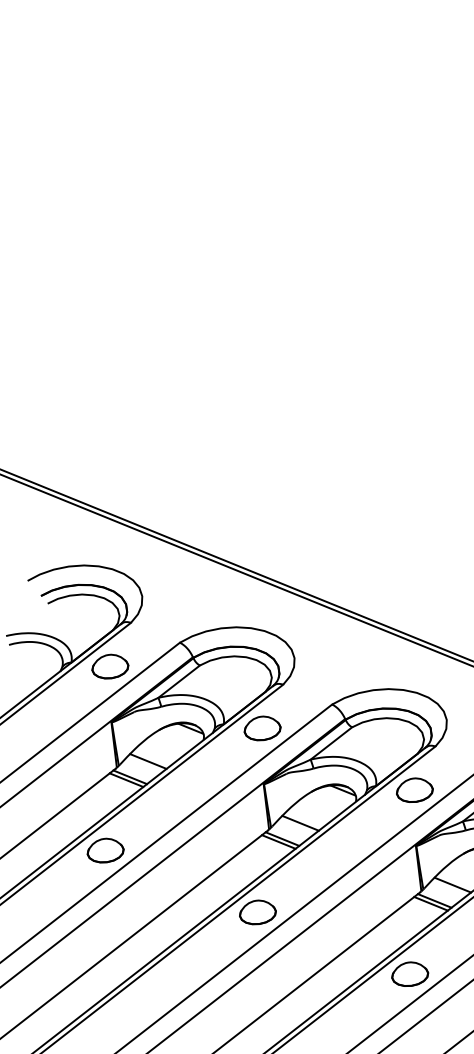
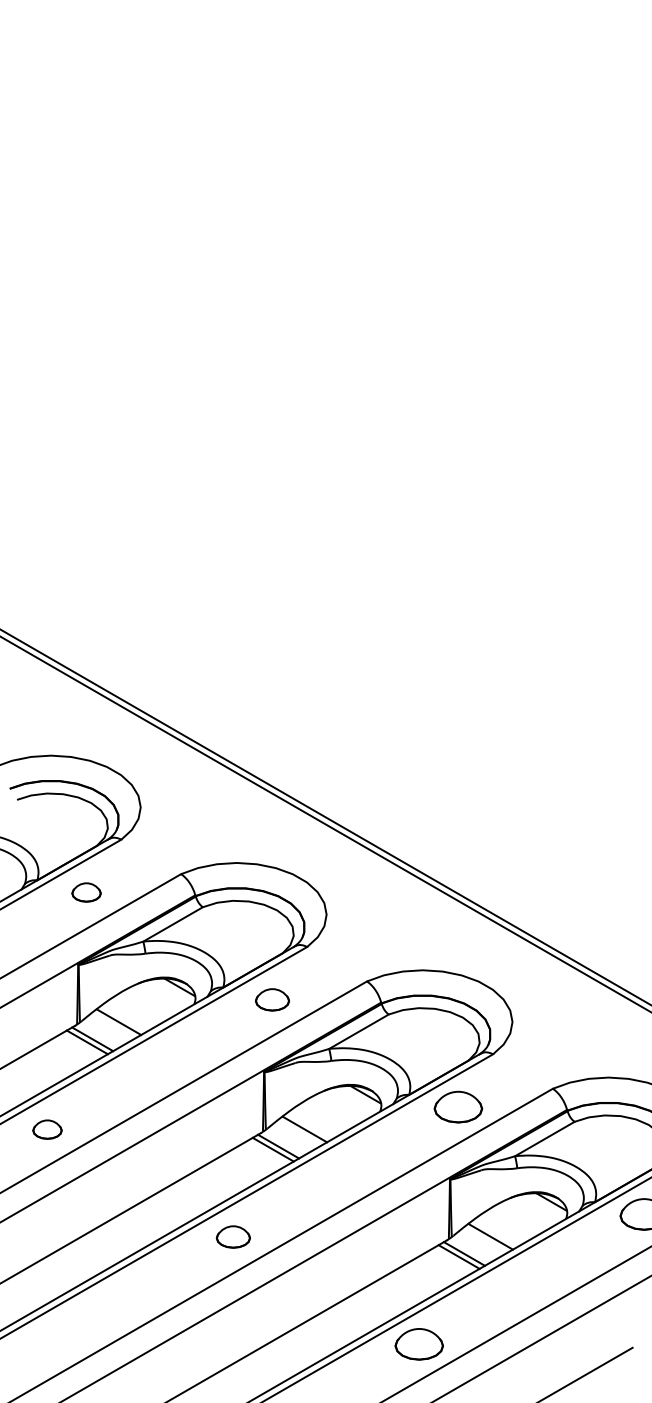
part: (110, 666) -> (86, 892), size x0.6
part: (262, 728) -> (272, 999), size x0.7
part: (105, 850) -> (47, 1129), size x0.6
part: (257, 911) -> (233, 1236), size x0.7

